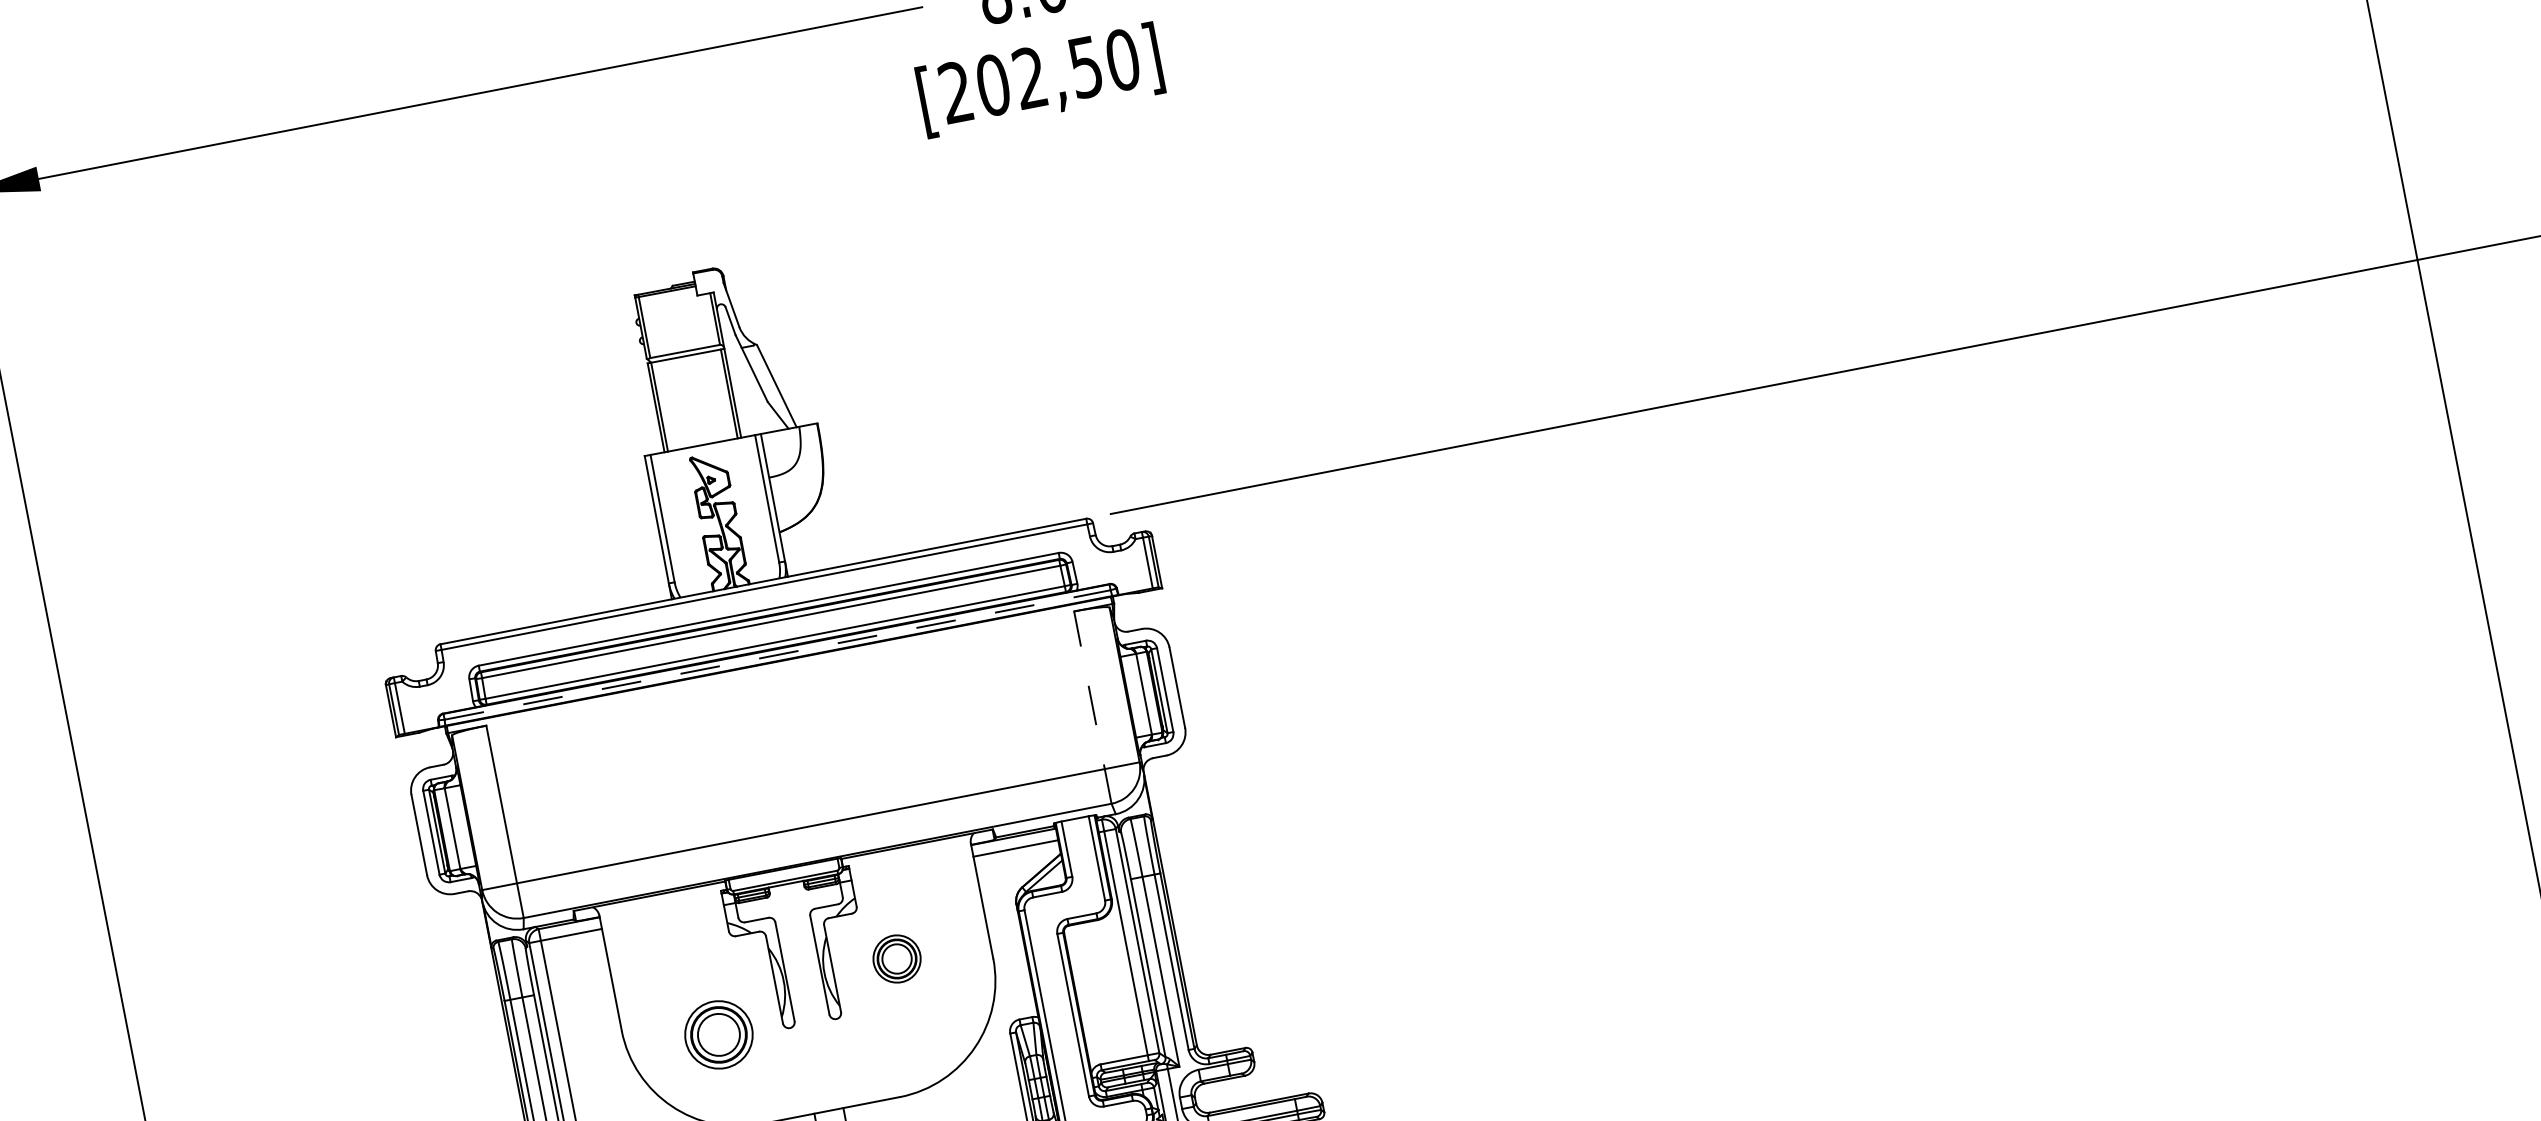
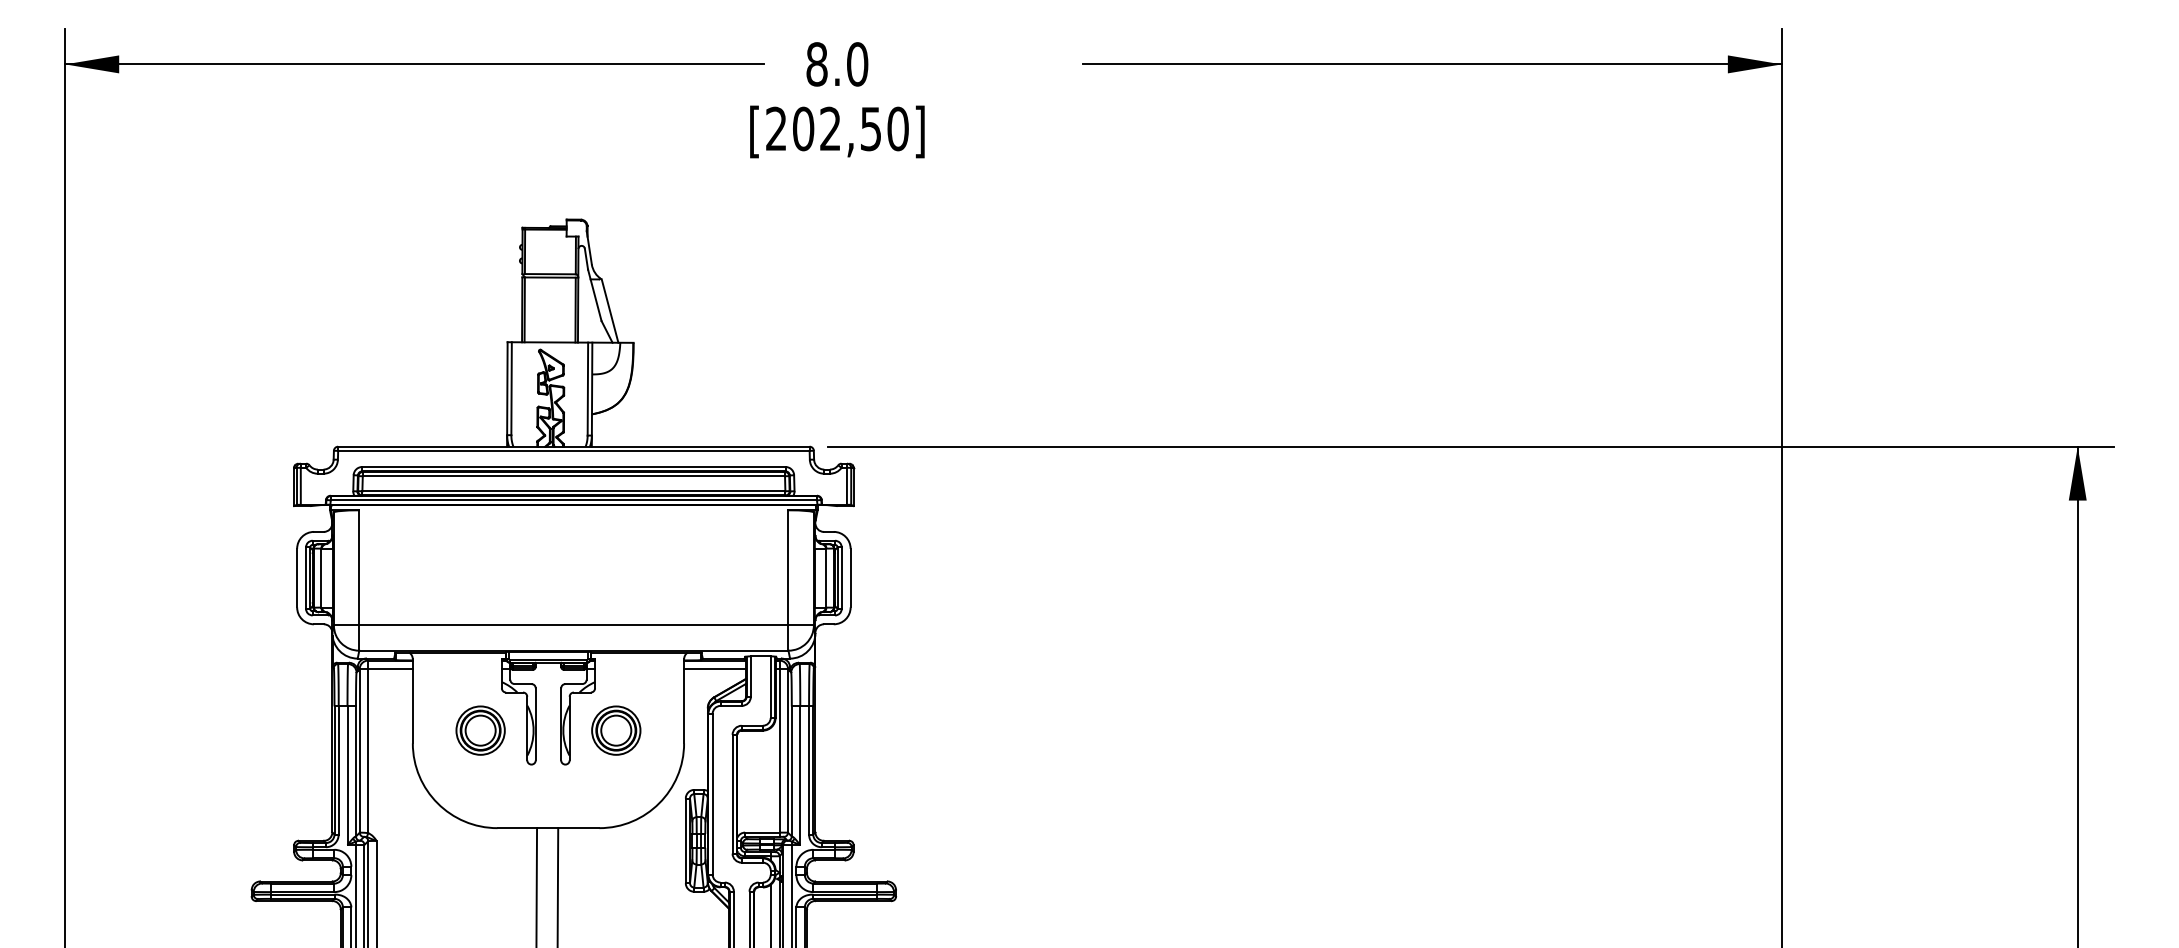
line: (778, 655) -> (574, 500), dashed -> solid
line: (1092, 707) -> (788, 580), dashed -> solid
part: (897, 958) -> (616, 730), size x1.43
part: (718, 1034) -> (480, 730), moved

